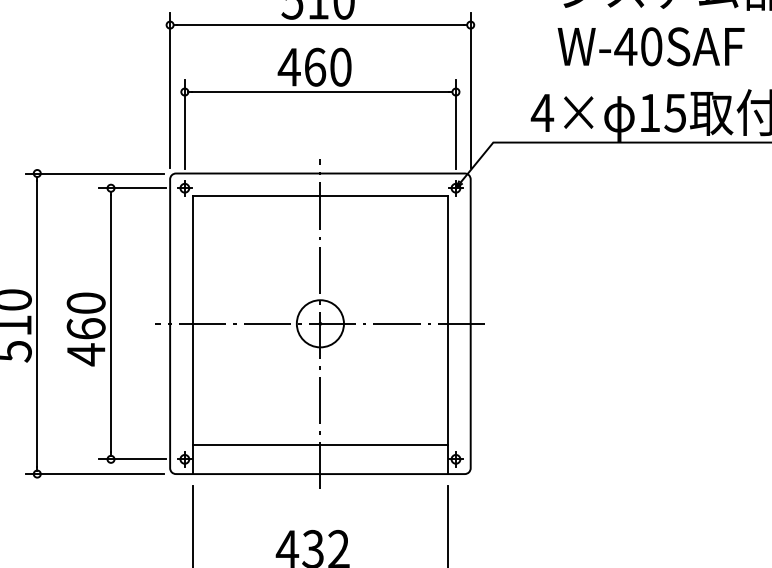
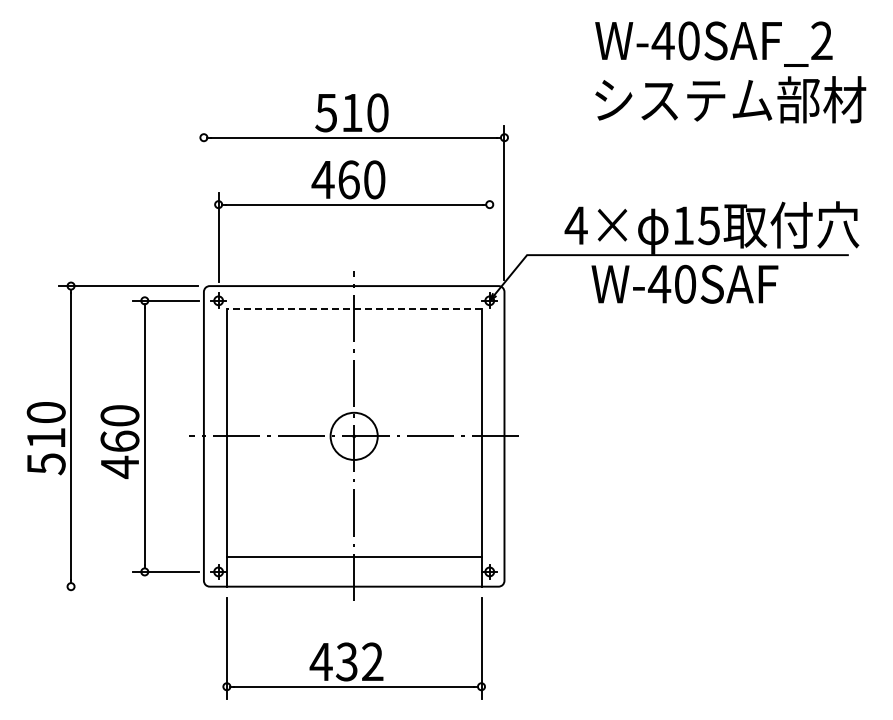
text: (650, 45) -> (684, 283), moved
line: (169, 89) -> (203, 202), removed
line: (455, 123) -> (489, 236), removed
line: (319, 196) -> (353, 309), solid -> dashed
line: (94, 473) -> (128, 586), removed

